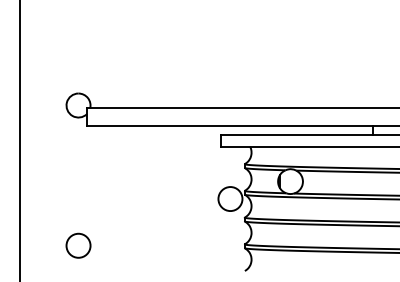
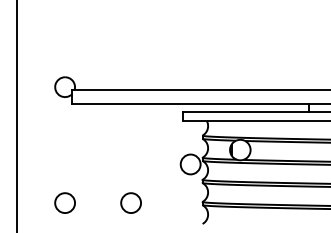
circle: (157, 245) -> (130, 202), added

